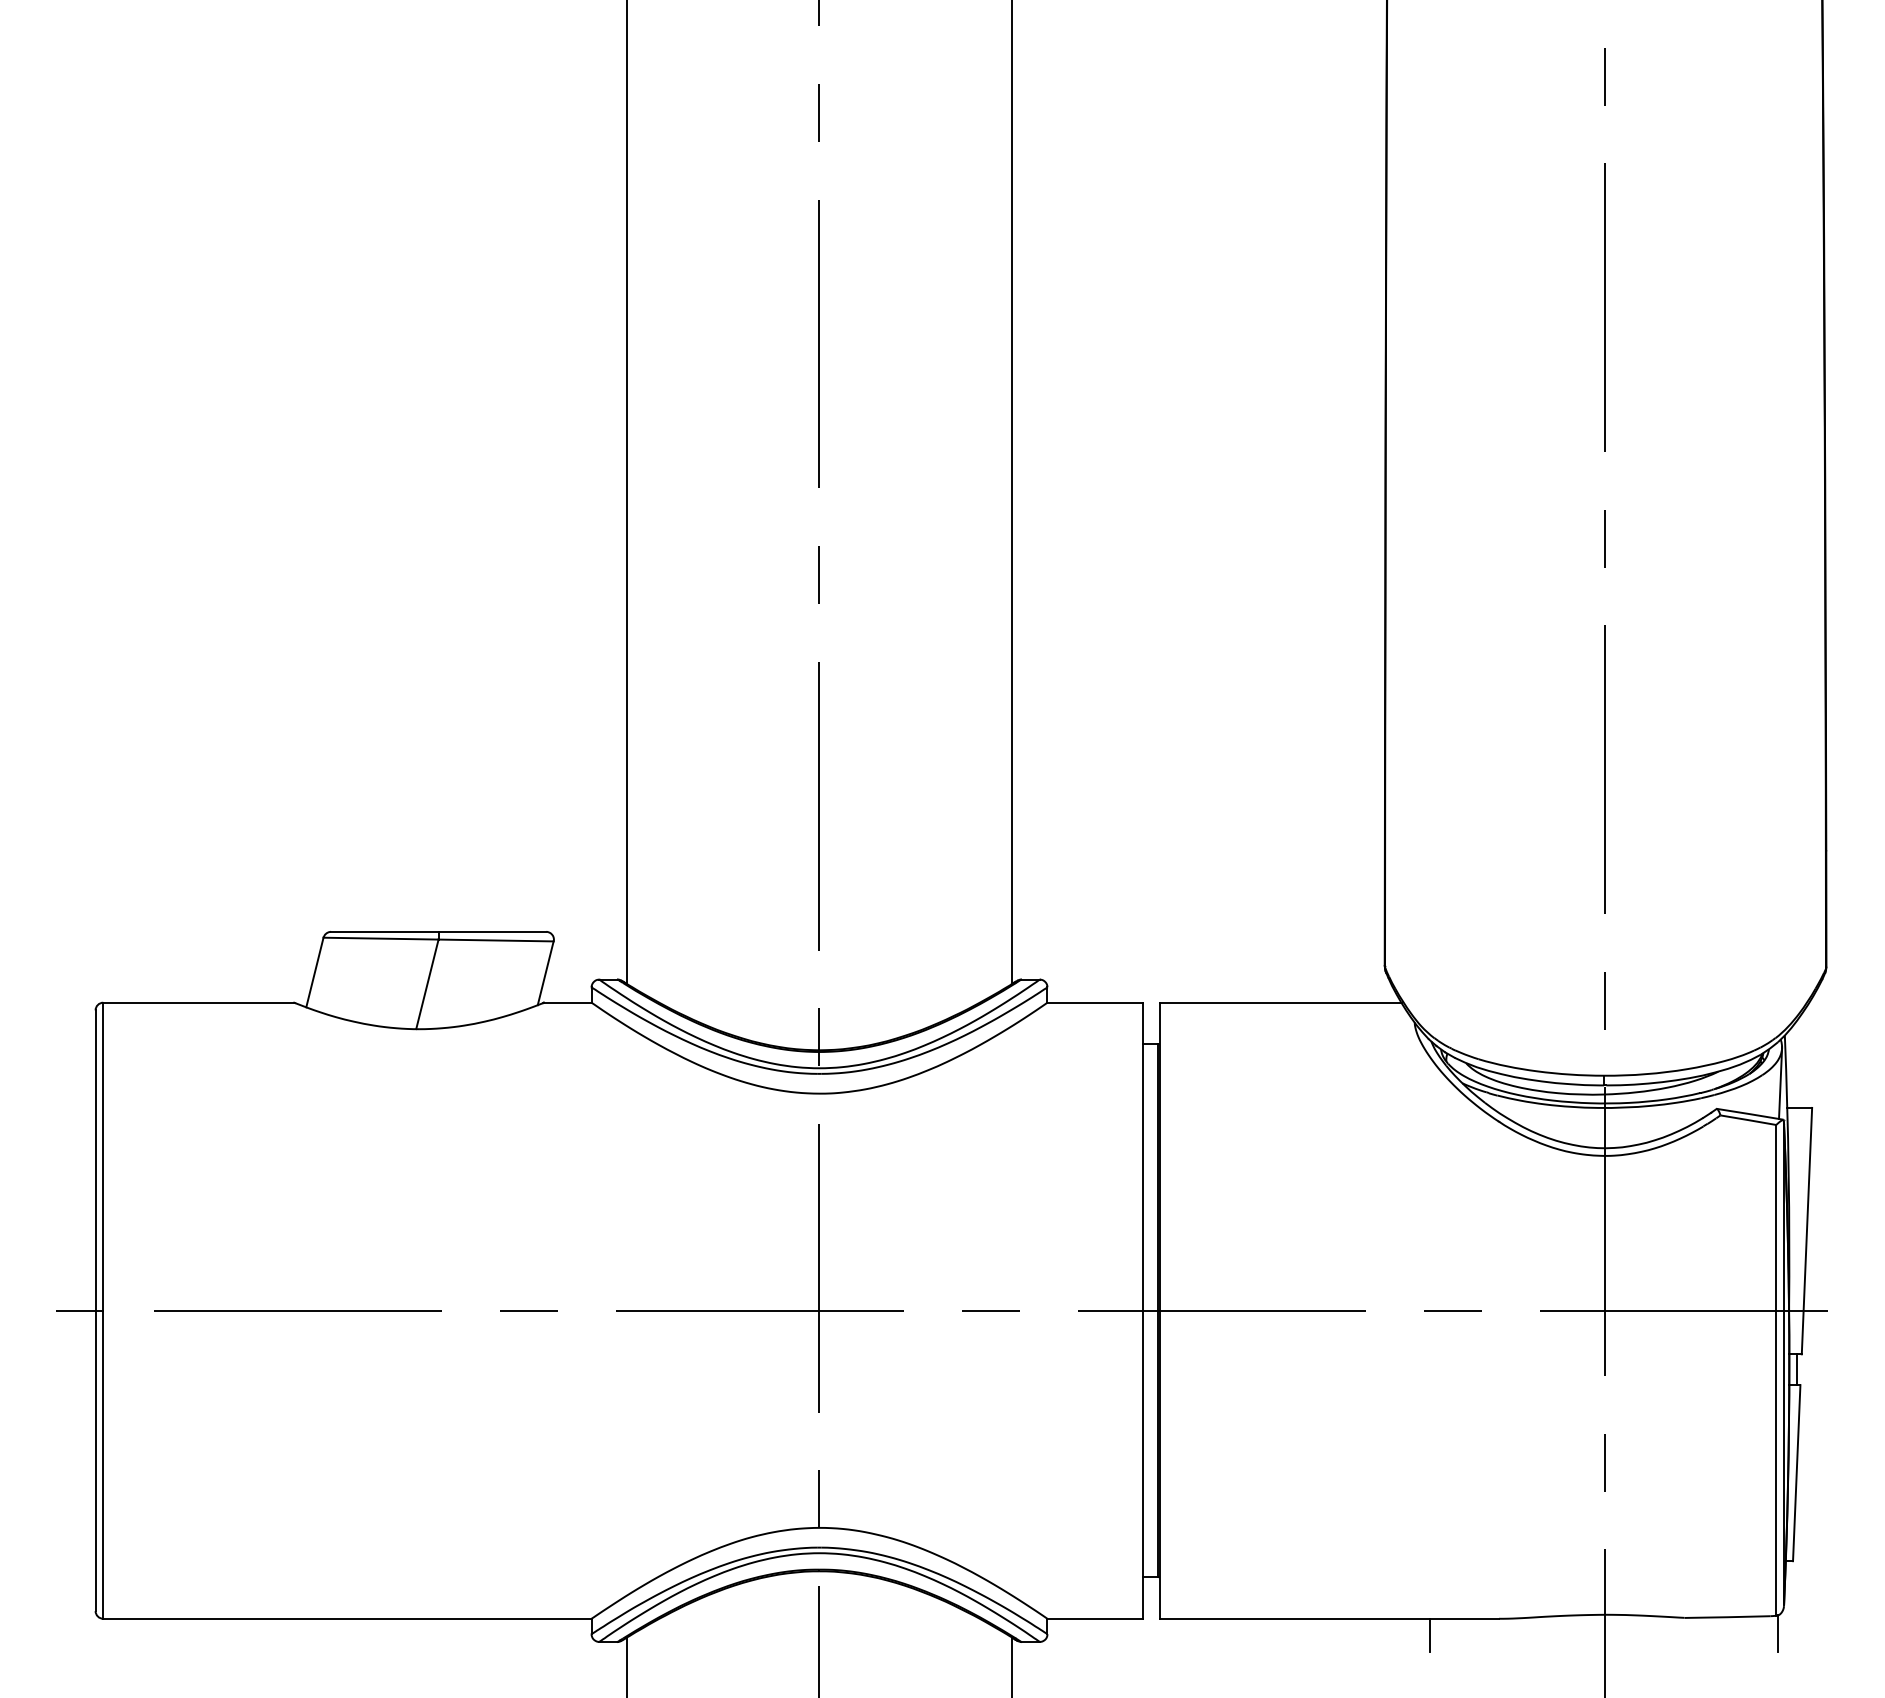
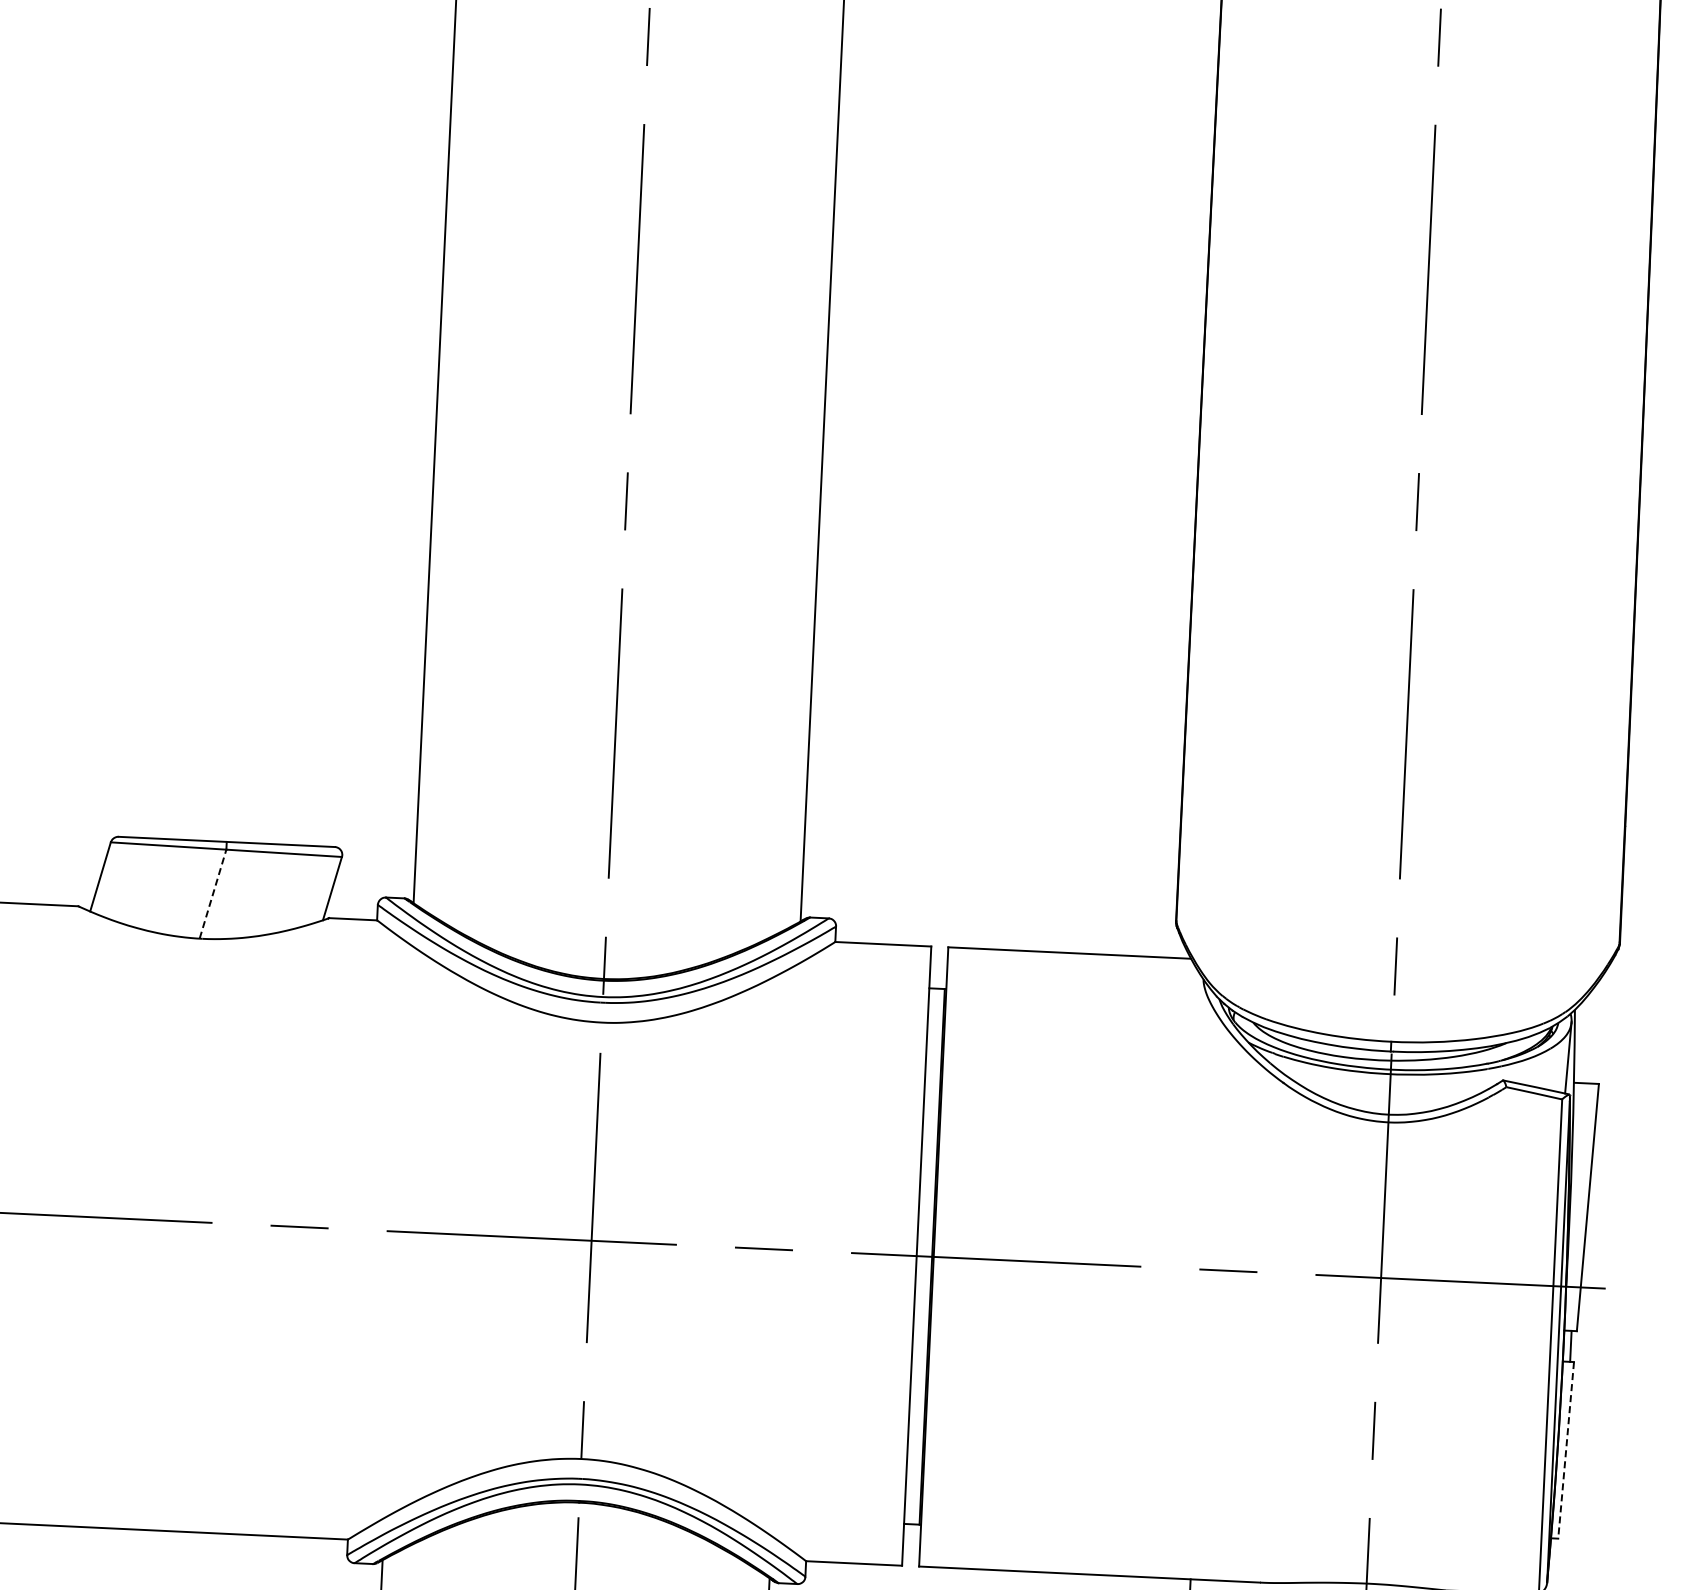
line: (427, 983) -> (213, 893), solid -> dashed
line: (1796, 1473) -> (1565, 1450), solid -> dashed

